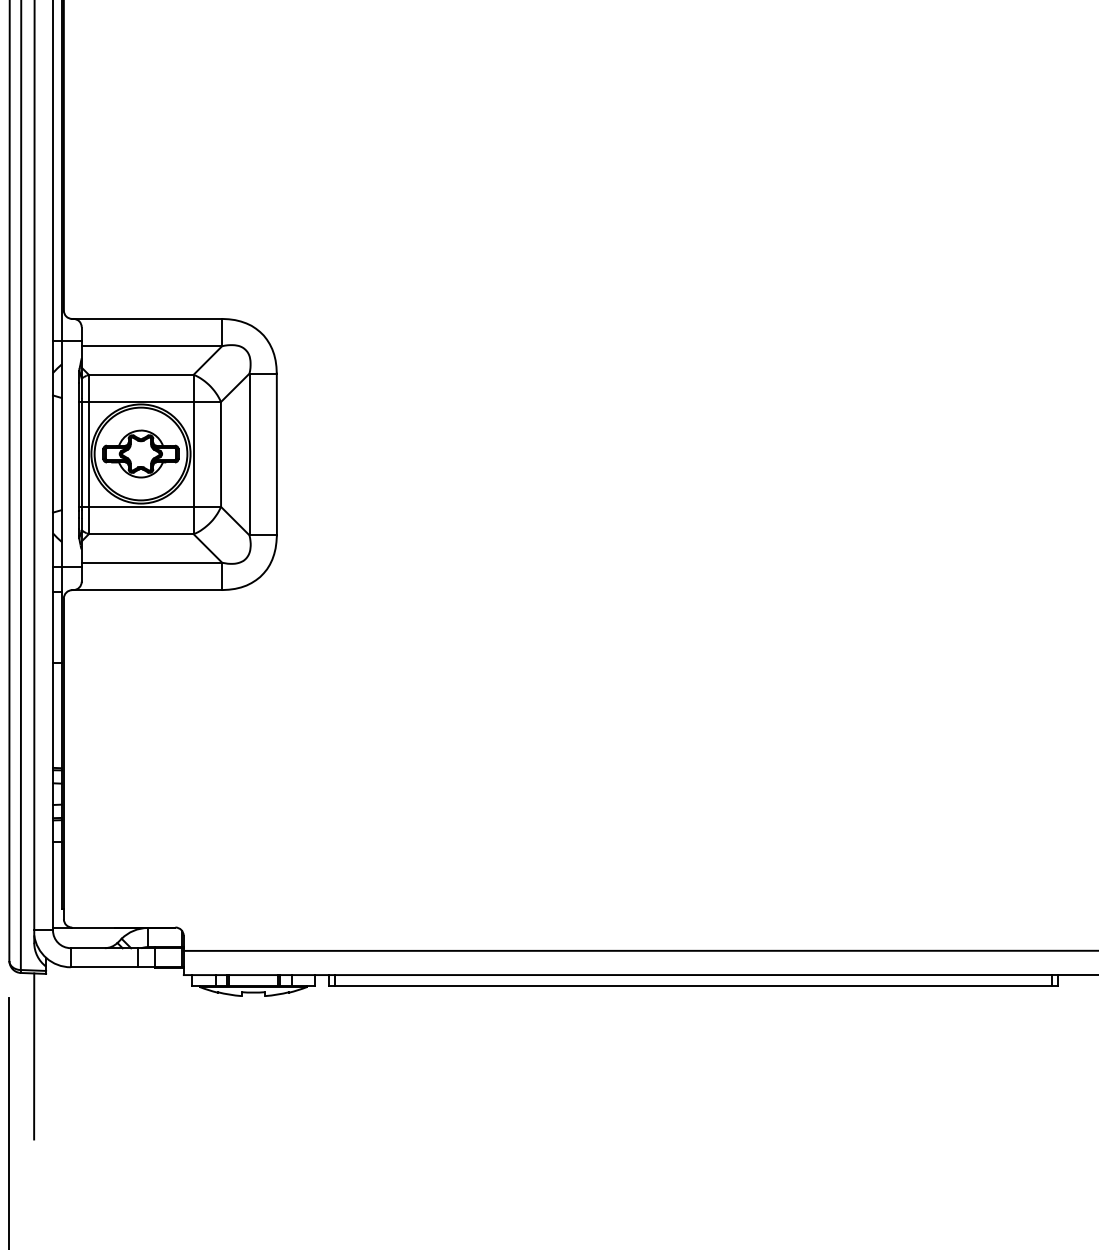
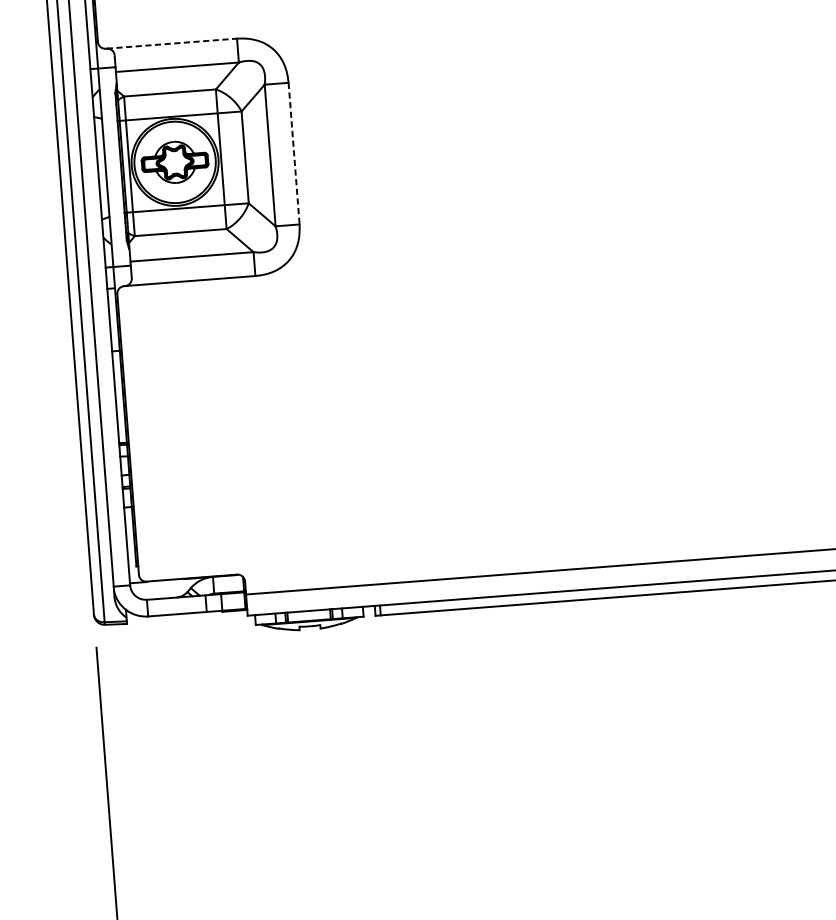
line: (148, 318) -> (172, 43), solid -> dashed
line: (276, 454) -> (293, 153), solid -> dashed
line: (34, 1056) -> (122, 697), removed

